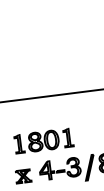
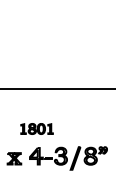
part: (43, 140) -> (36, 128), size x0.6

